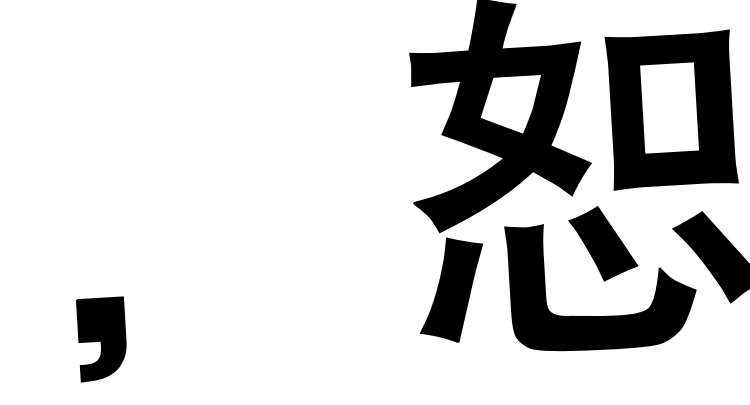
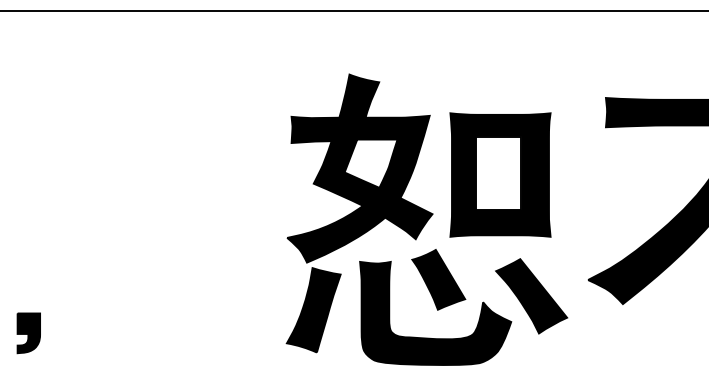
part: (102, 339) -> (28, 333), size x0.6

